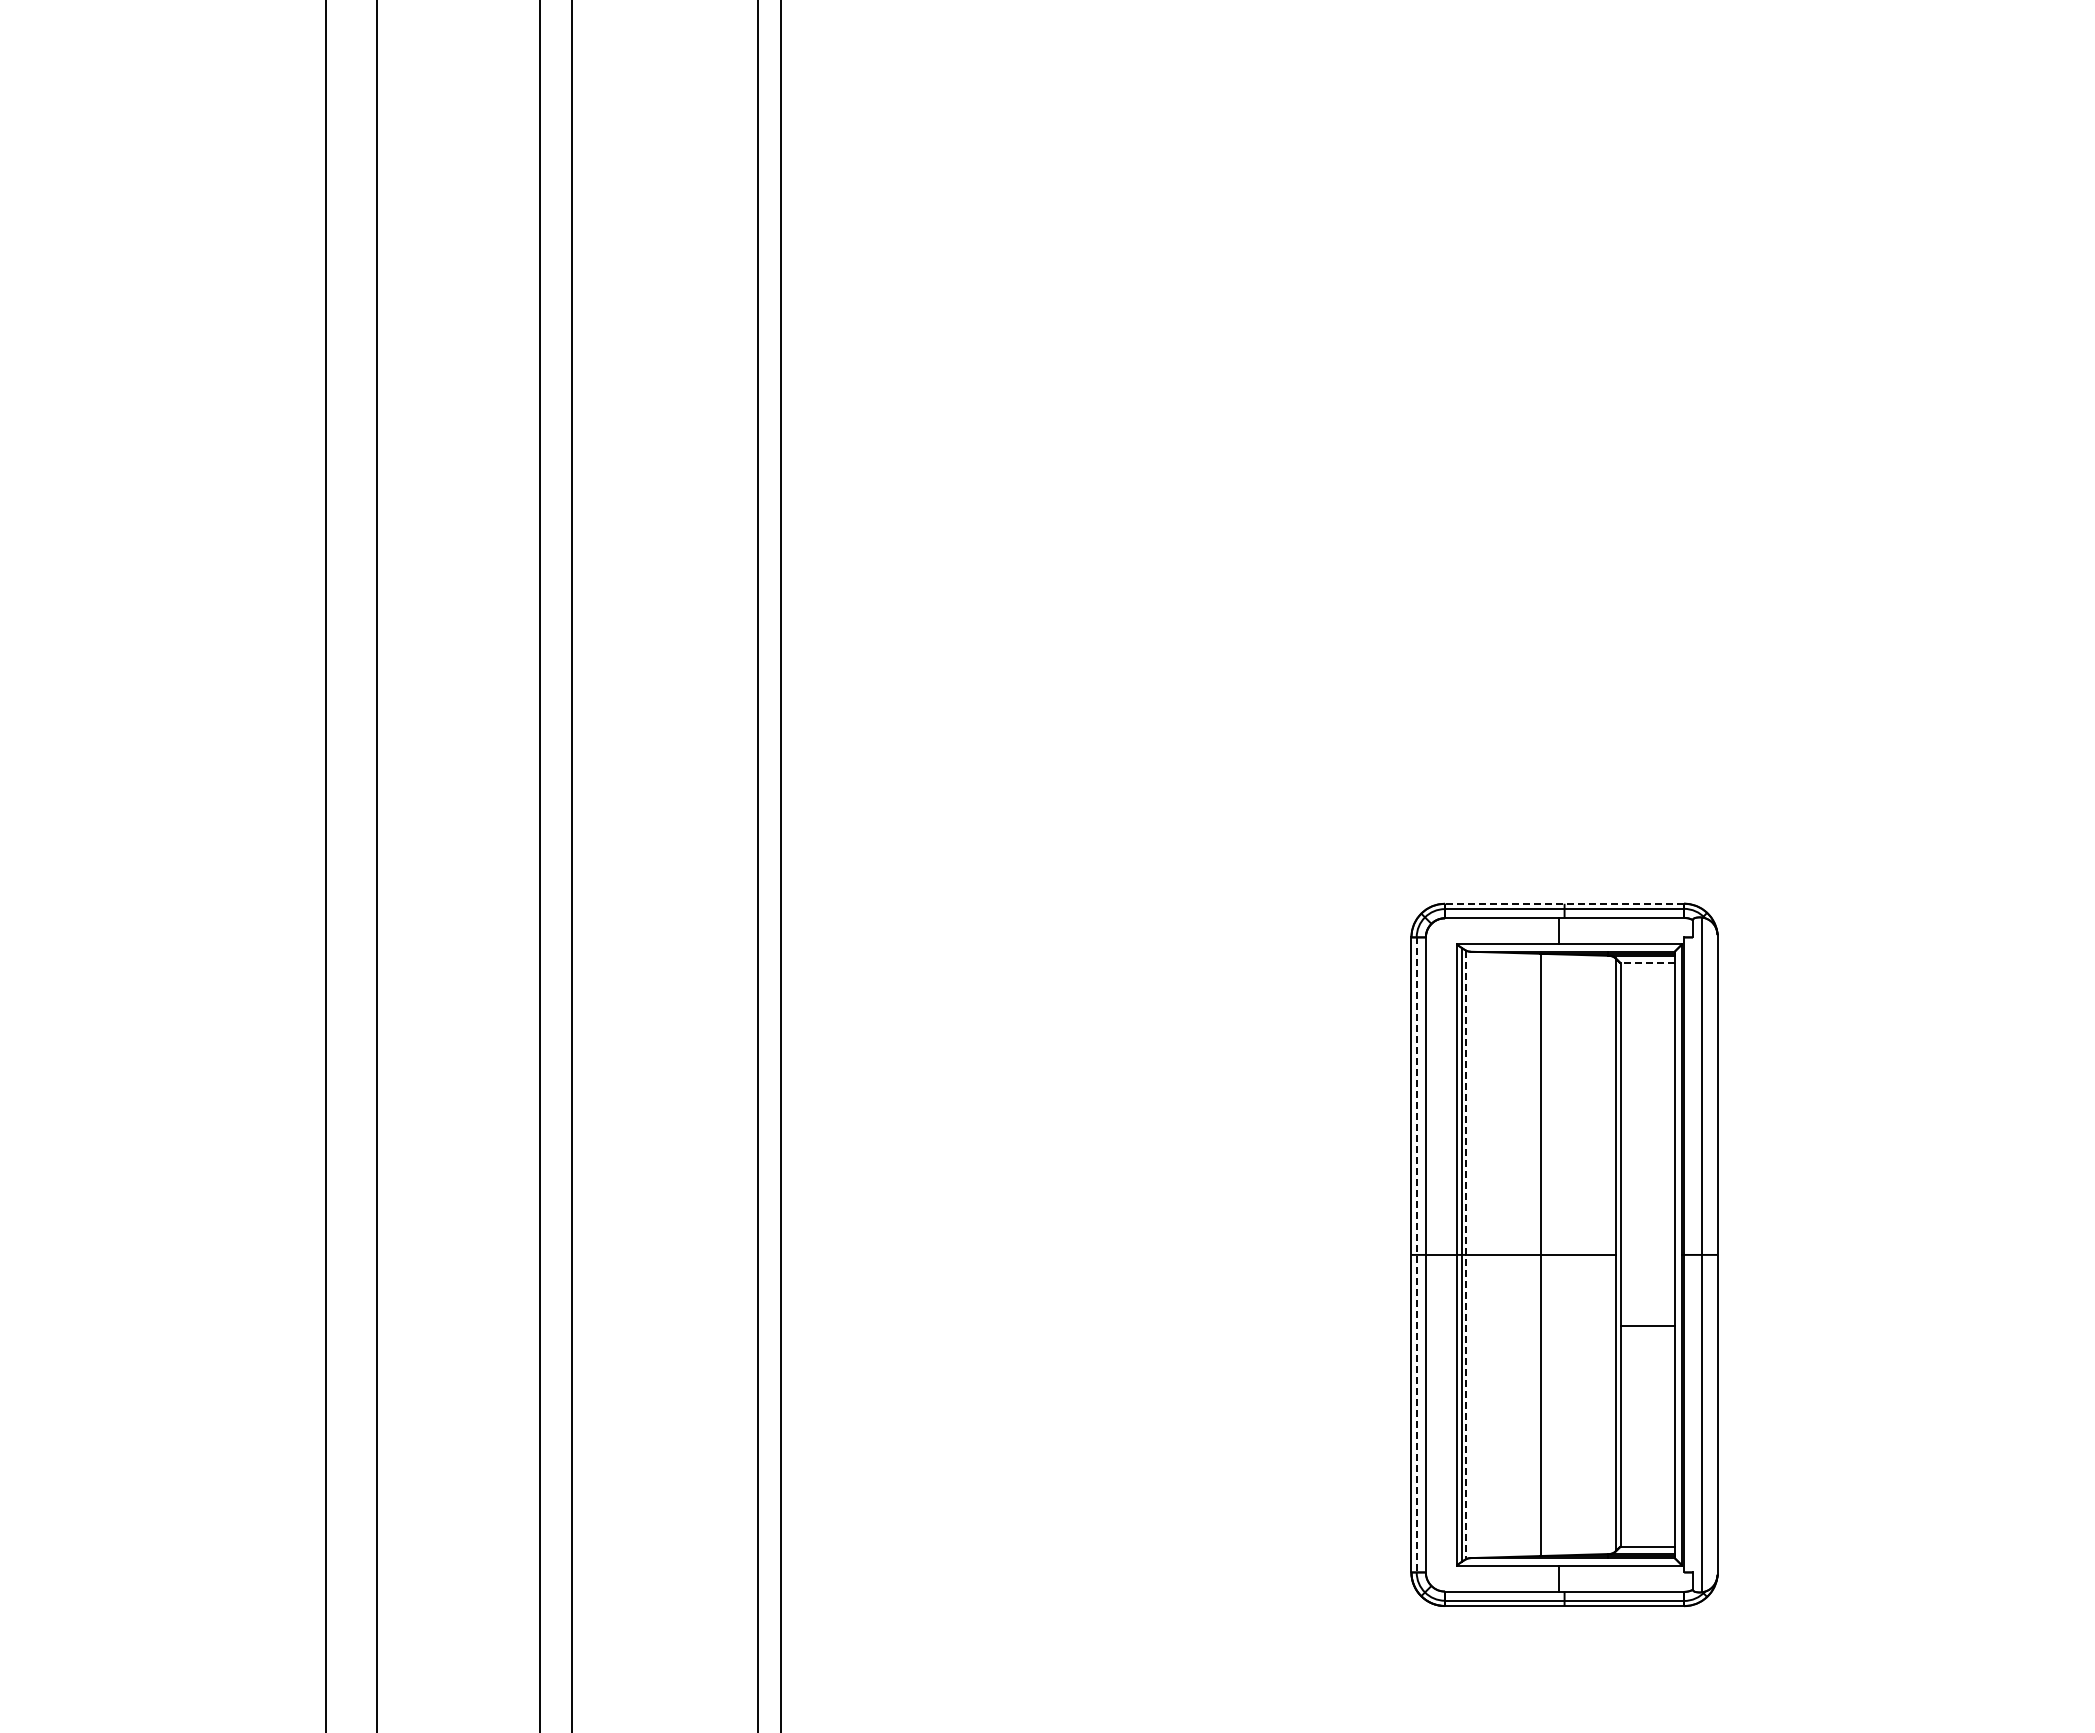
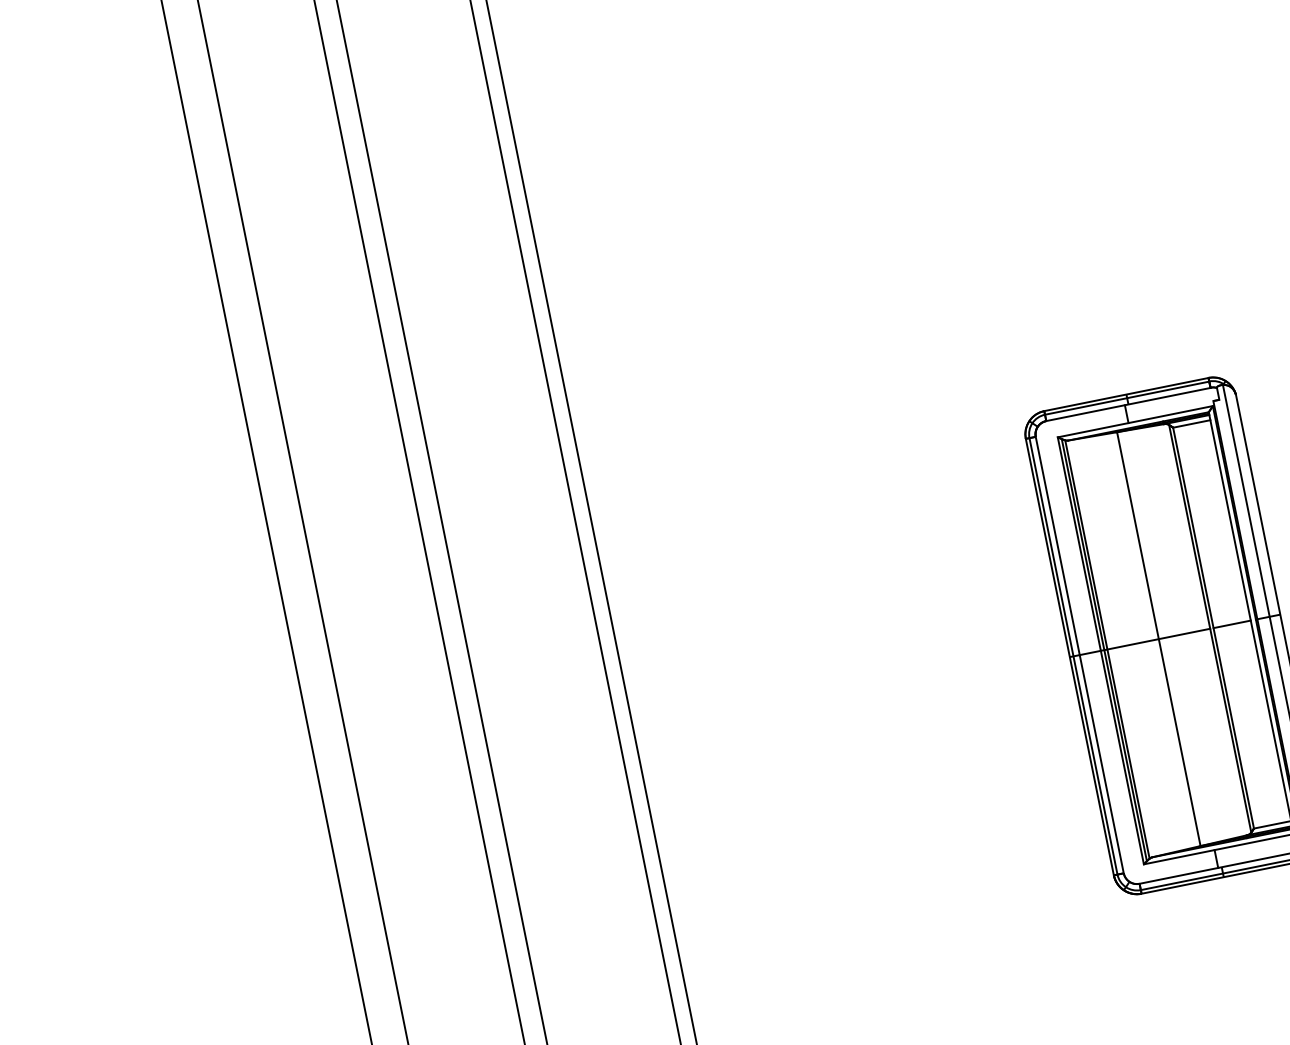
line: (1564, 903) -> (1126, 394), dashed -> solid
line: (1647, 963) -> (1191, 424), dashed -> solid
line: (1416, 1254) -> (1073, 656), dashed -> solid
line: (1466, 1255) -> (1107, 649), dashed -> solid
line: (1647, 1325) -> (1232, 624), moved

